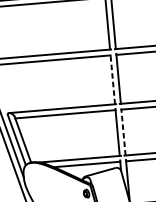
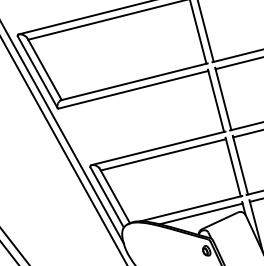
line: (112, 79) -> (215, 100), dashed -> solid
line: (123, 131) -> (240, 164), dashed -> solid

